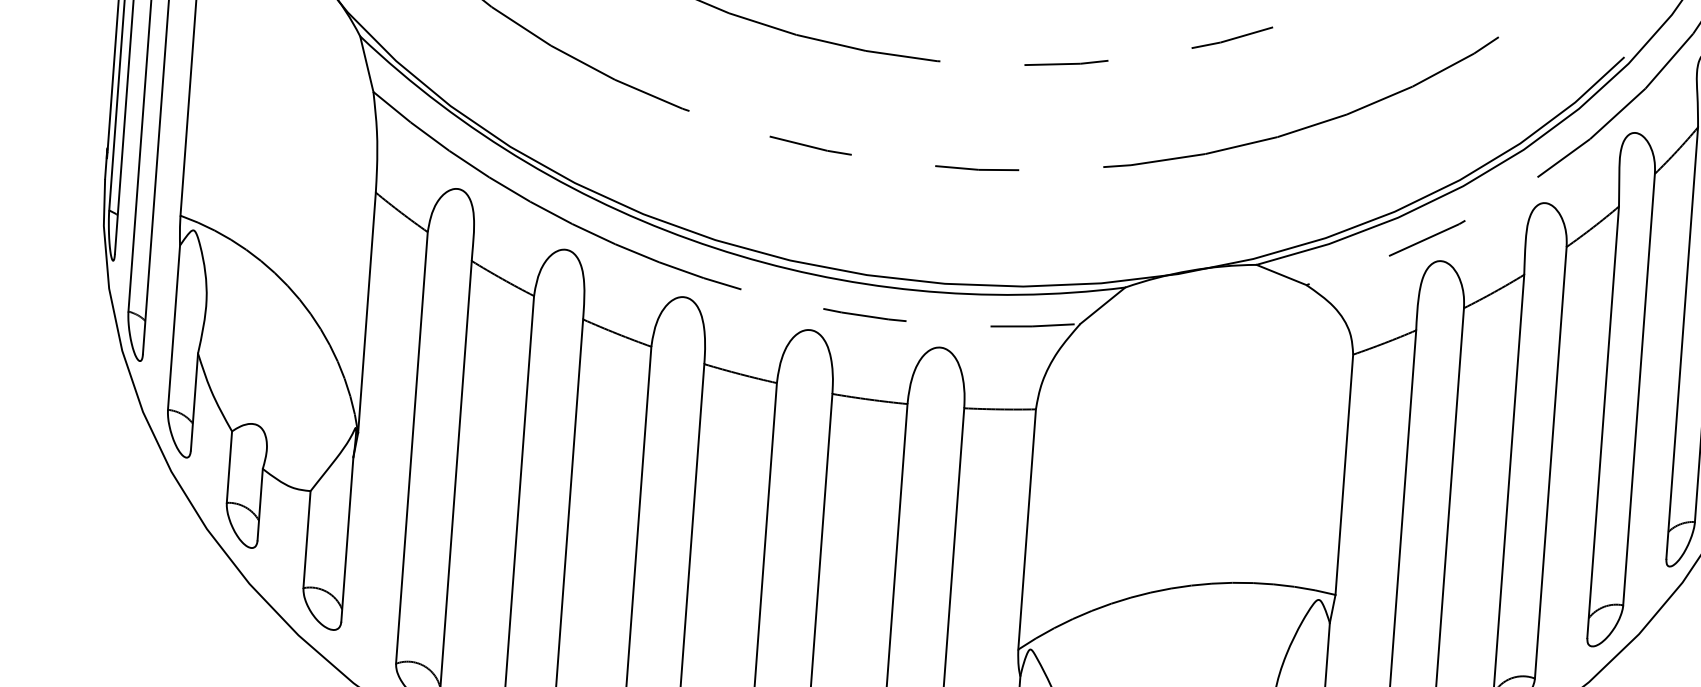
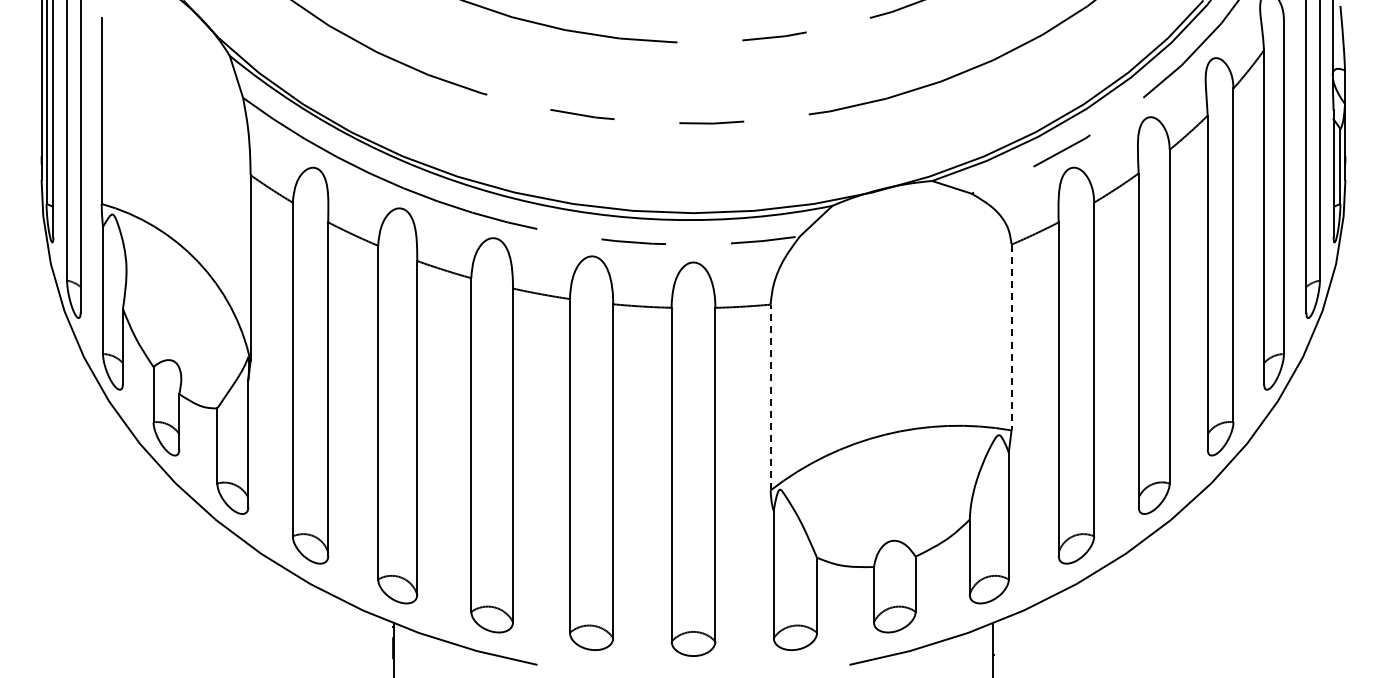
line: (1344, 474) -> (1011, 337), solid -> dashed
line: (1026, 529) -> (770, 397), solid -> dashed

